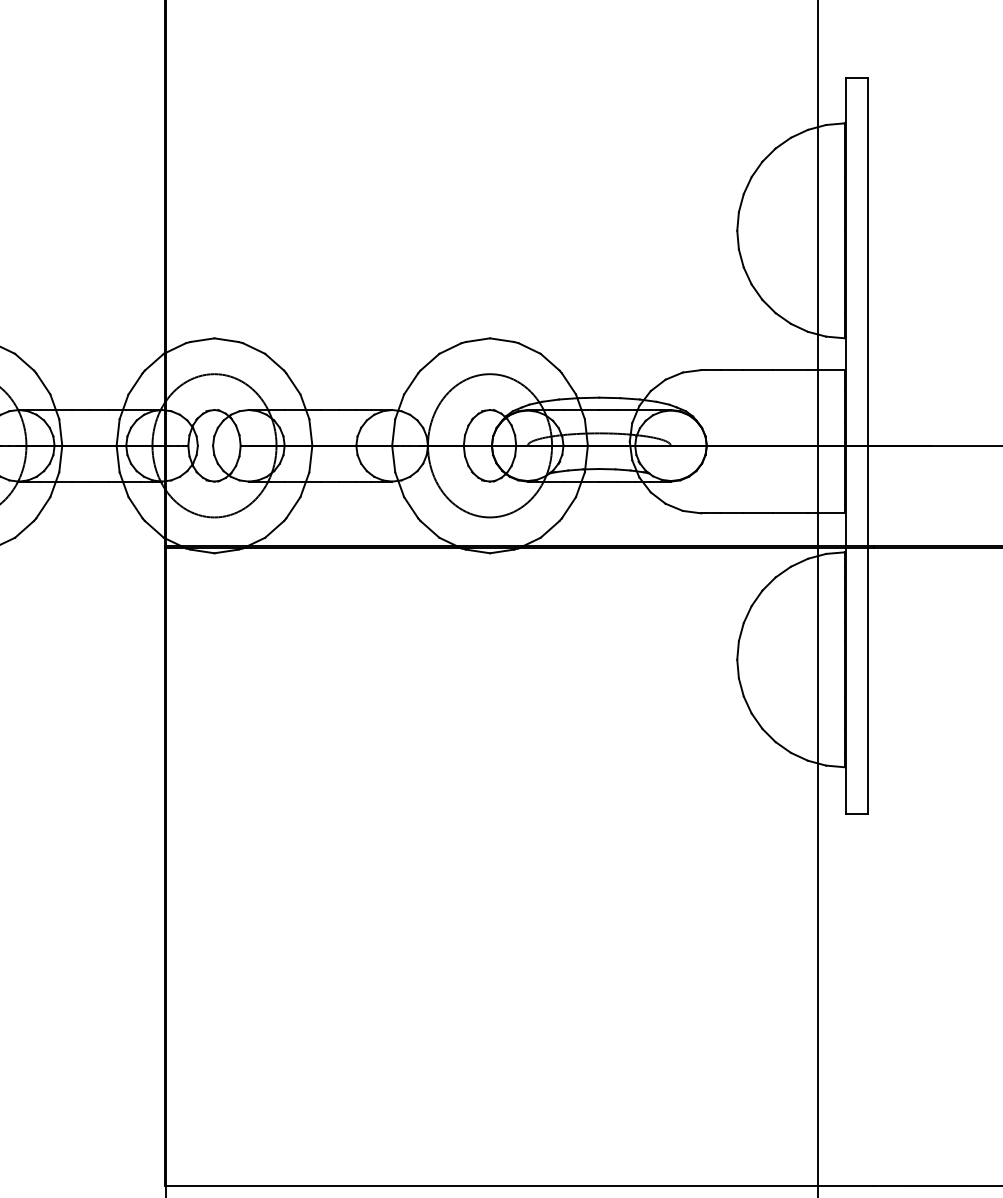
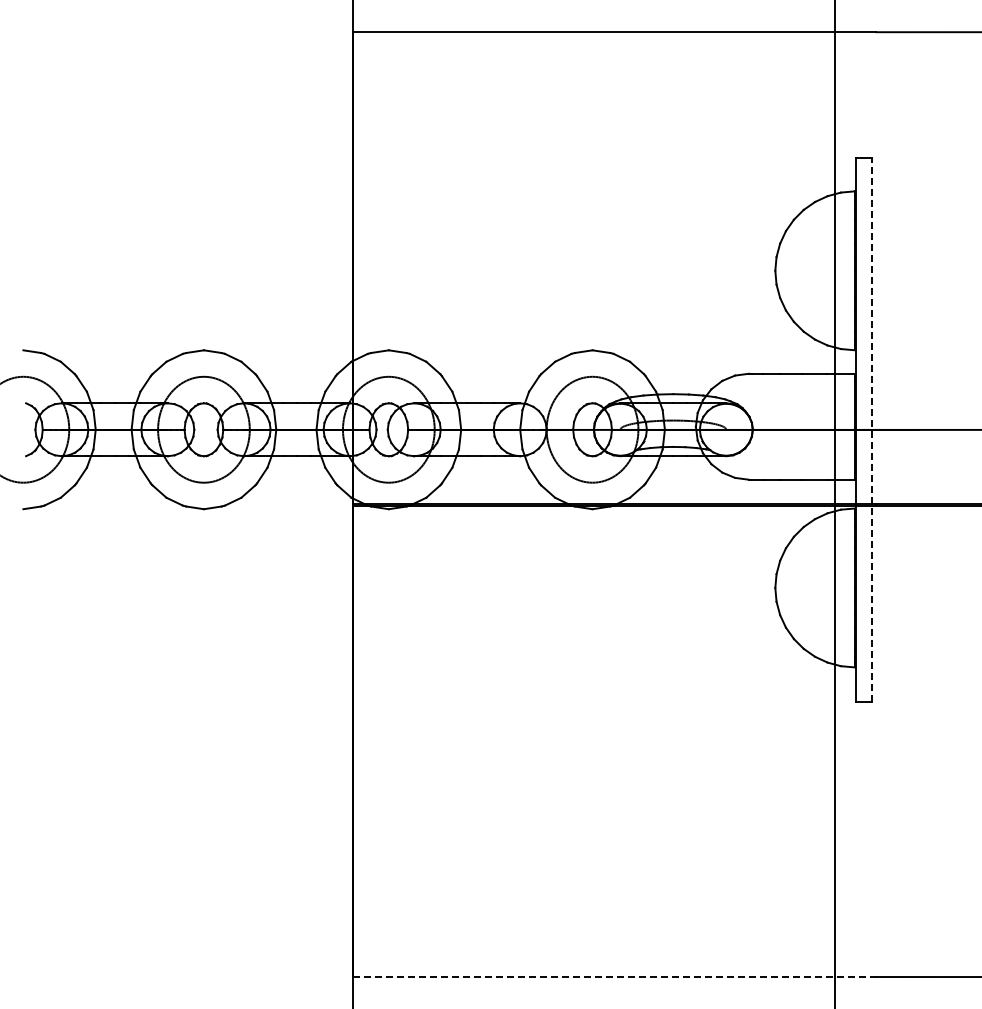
line: (867, 445) -> (871, 429), solid -> dashed
line: (519, 1186) -> (614, 977), solid -> dashed

